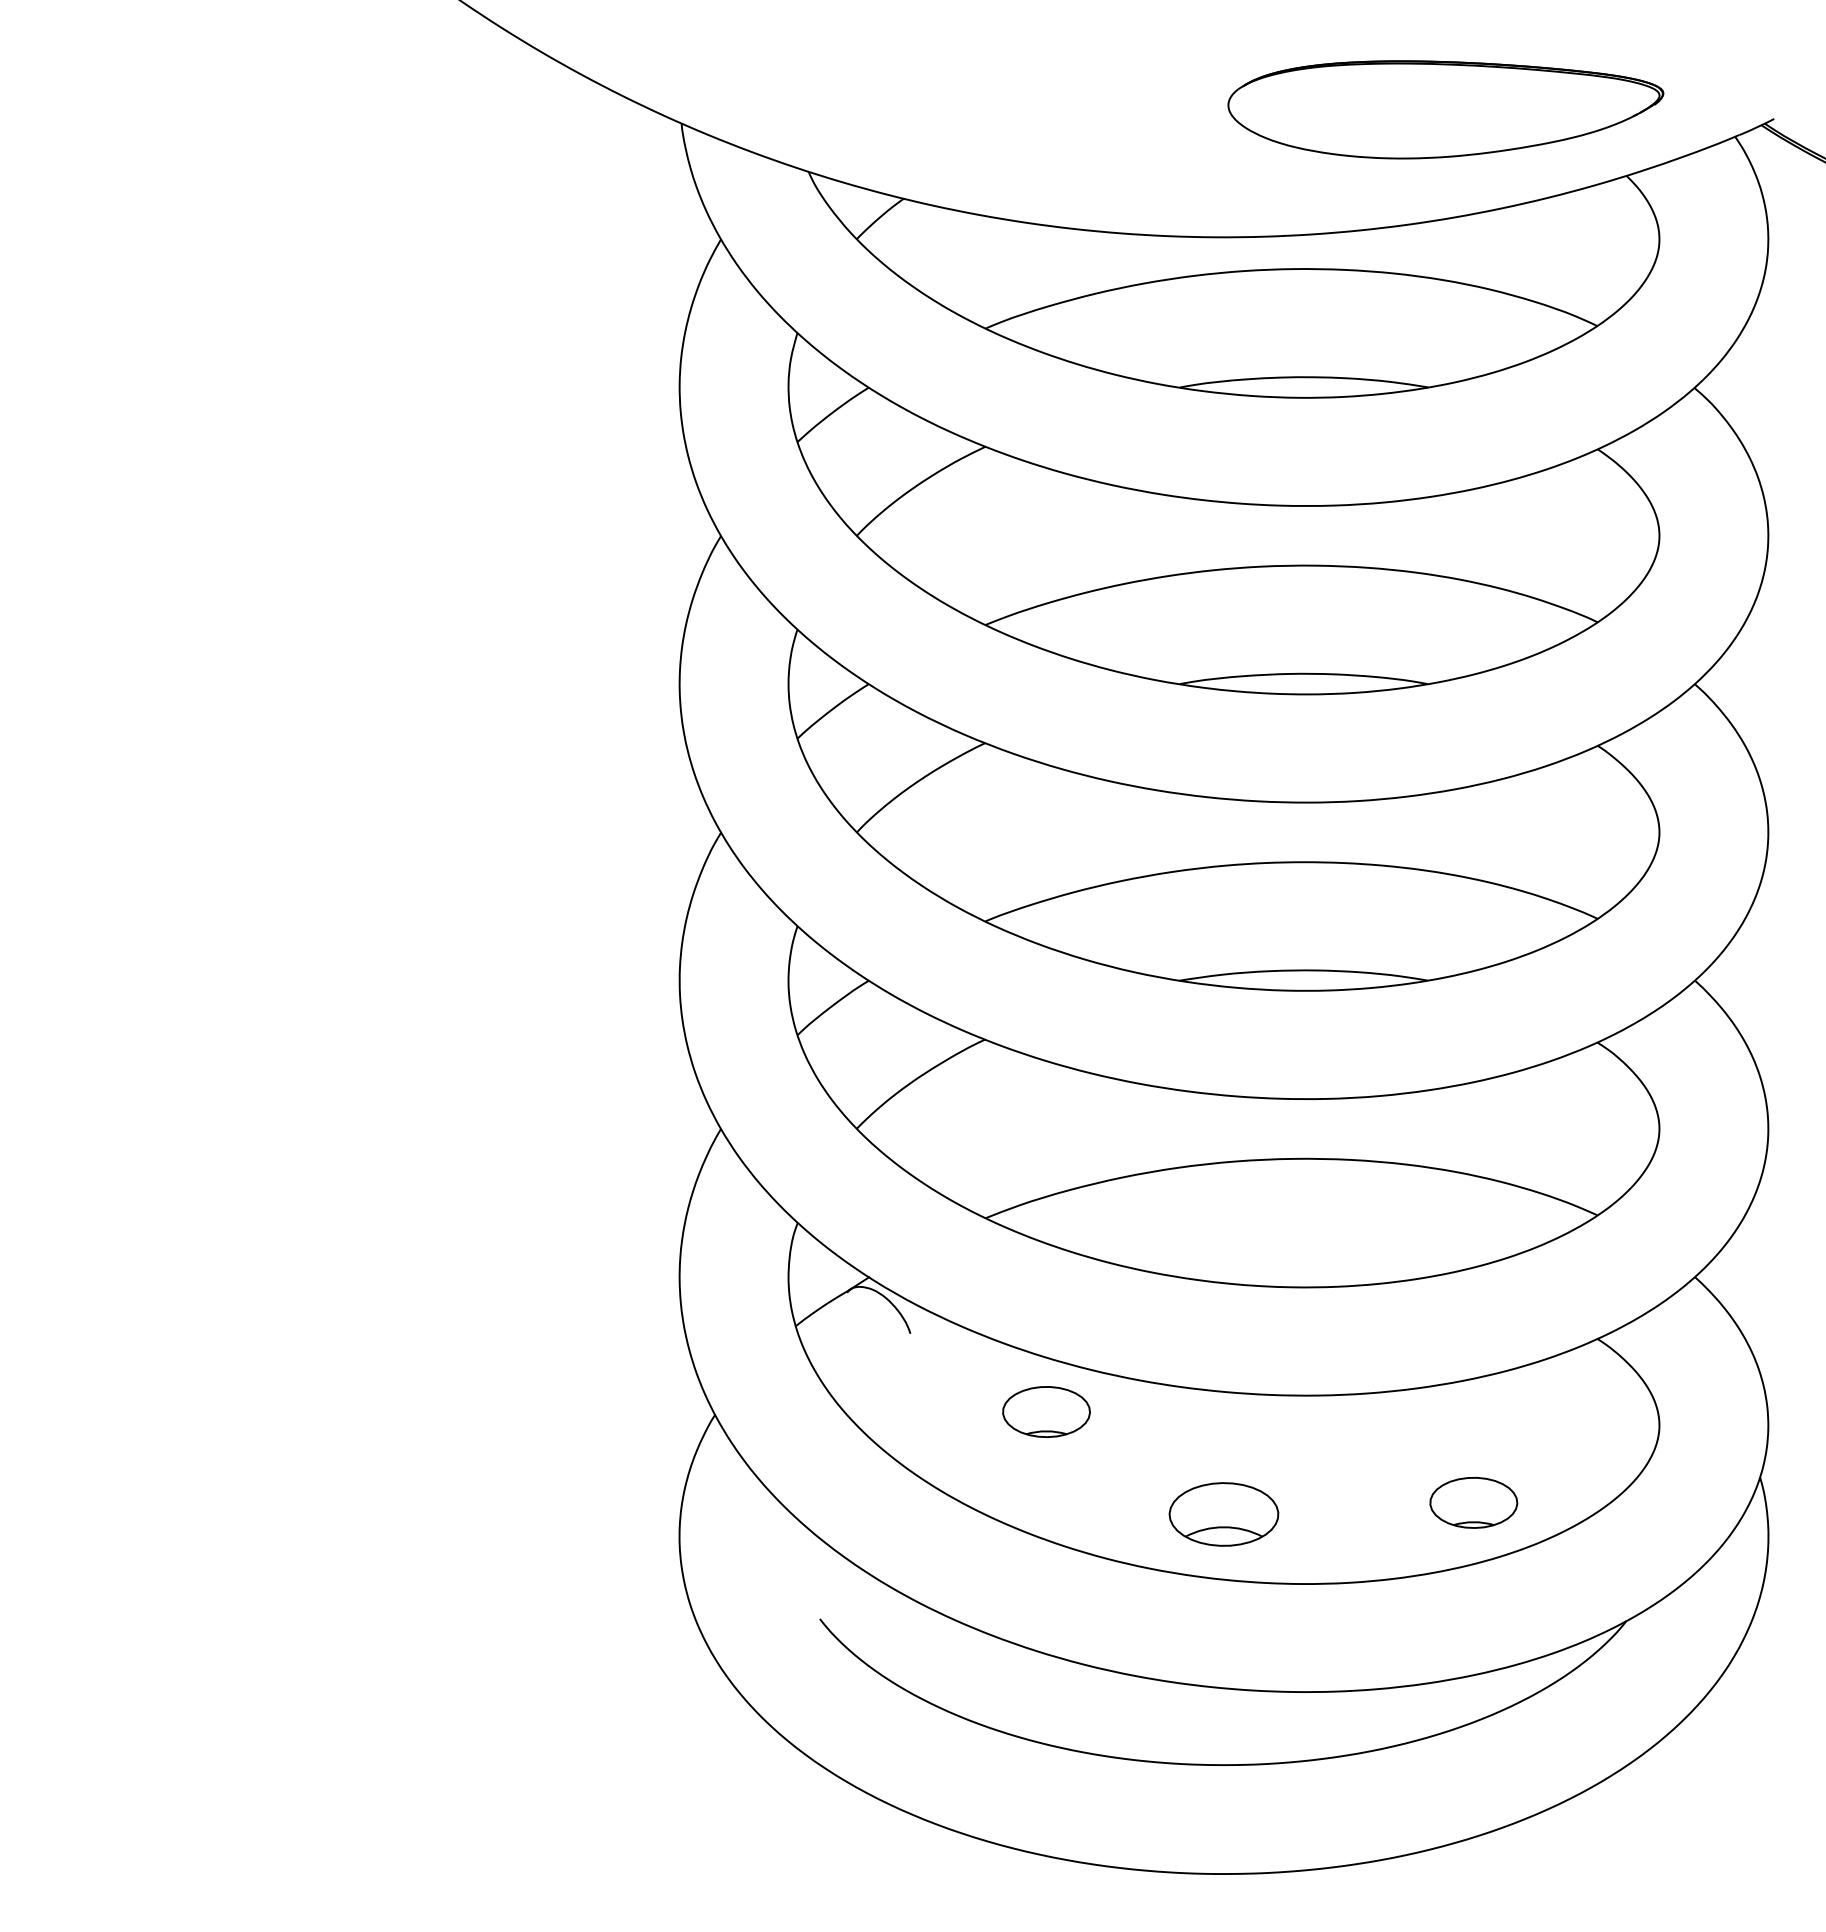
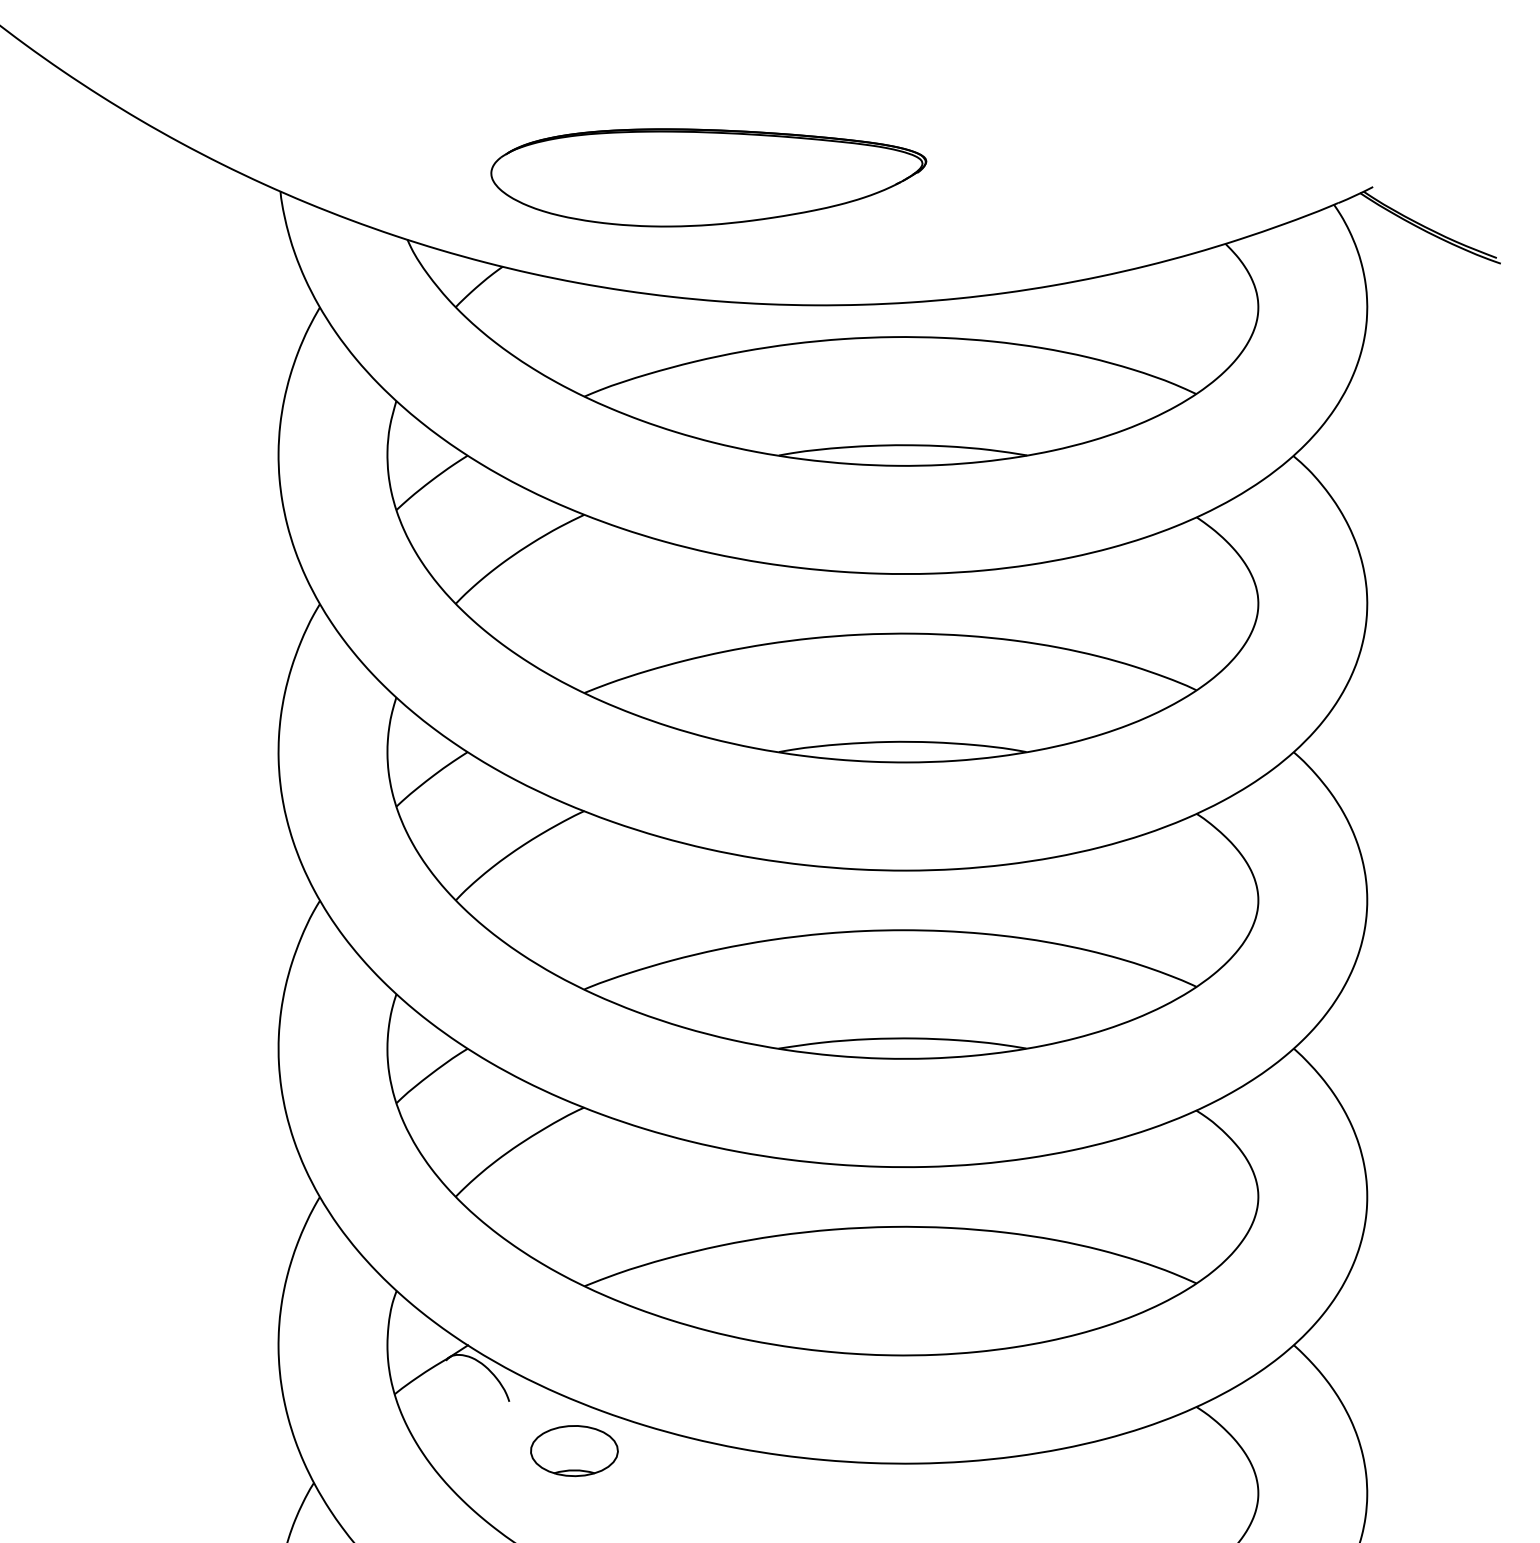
part: (1445, 109) -> (708, 177), moved
part: (1046, 1411) -> (574, 1450), moved

